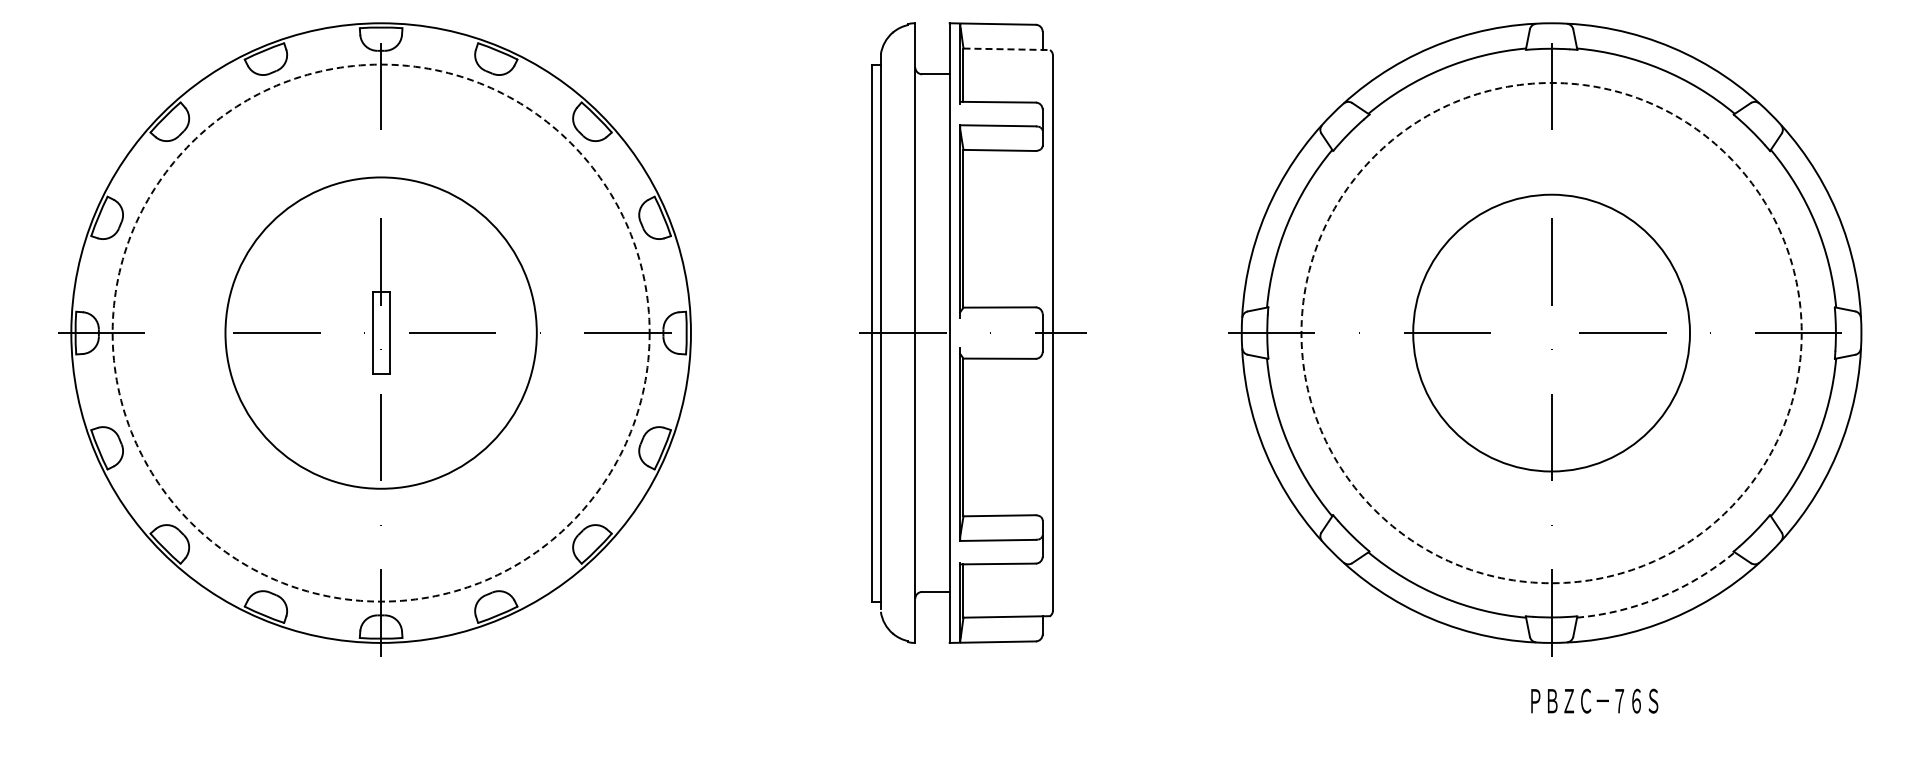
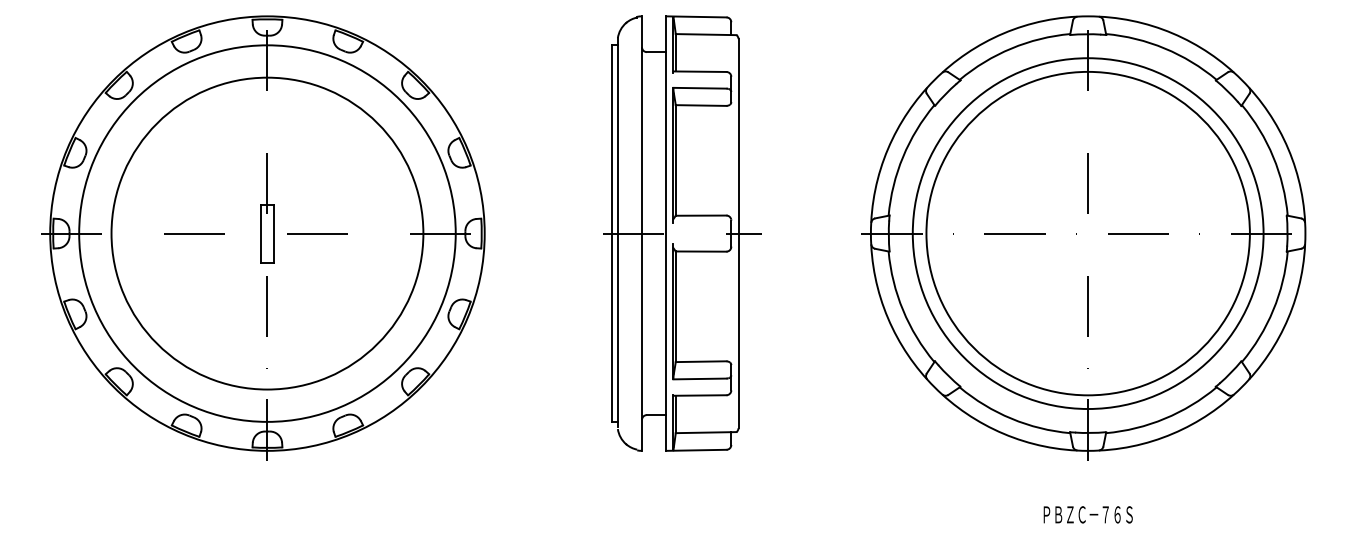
line: (1007, 49) -> (706, 34), dashed -> solid
circle: (380, 332) -> (267, 233), dashed -> solid
circle: (380, 332) -> (267, 233), size x1.43
circle: (1551, 332) -> (1088, 233), dashed -> solid
circle: (1551, 332) -> (1088, 233), size x1.67
arc: (1660, 597) -> (1164, 419), dashed -> solid
text: (1594, 700) -> (1088, 514), moved

